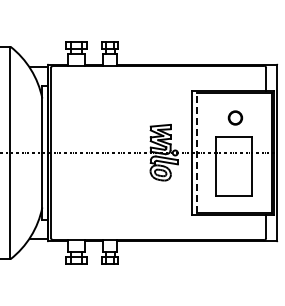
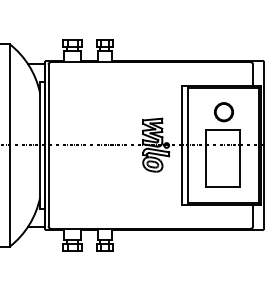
circle: (235, 117) -> (224, 111), size x1.43
line: (197, 152) -> (187, 145), dashed -> solid

